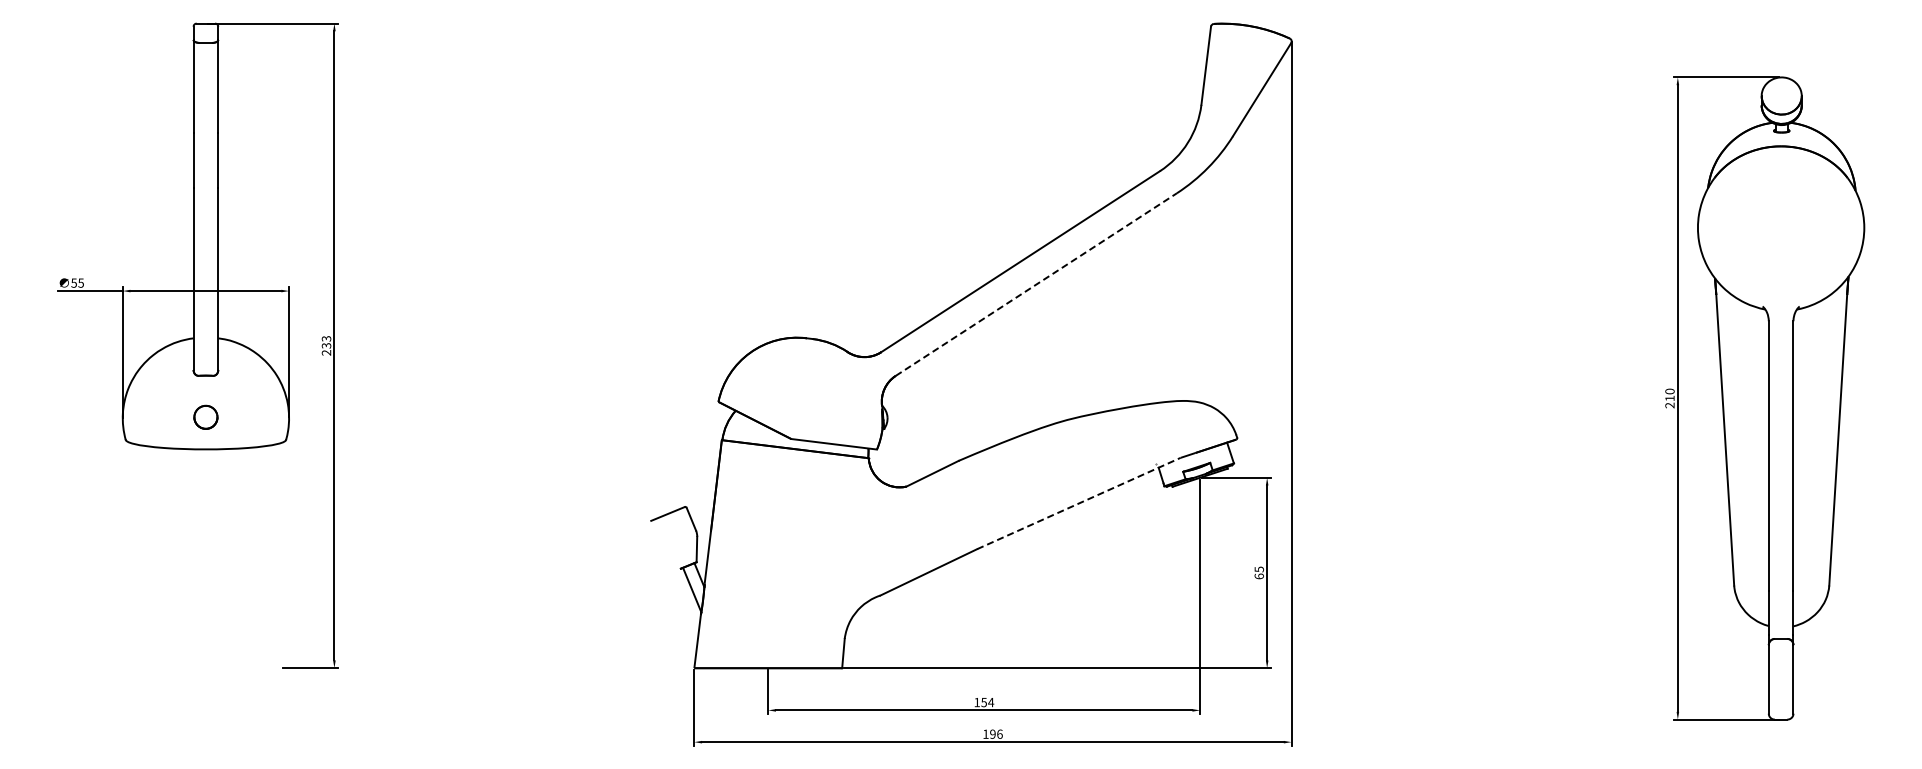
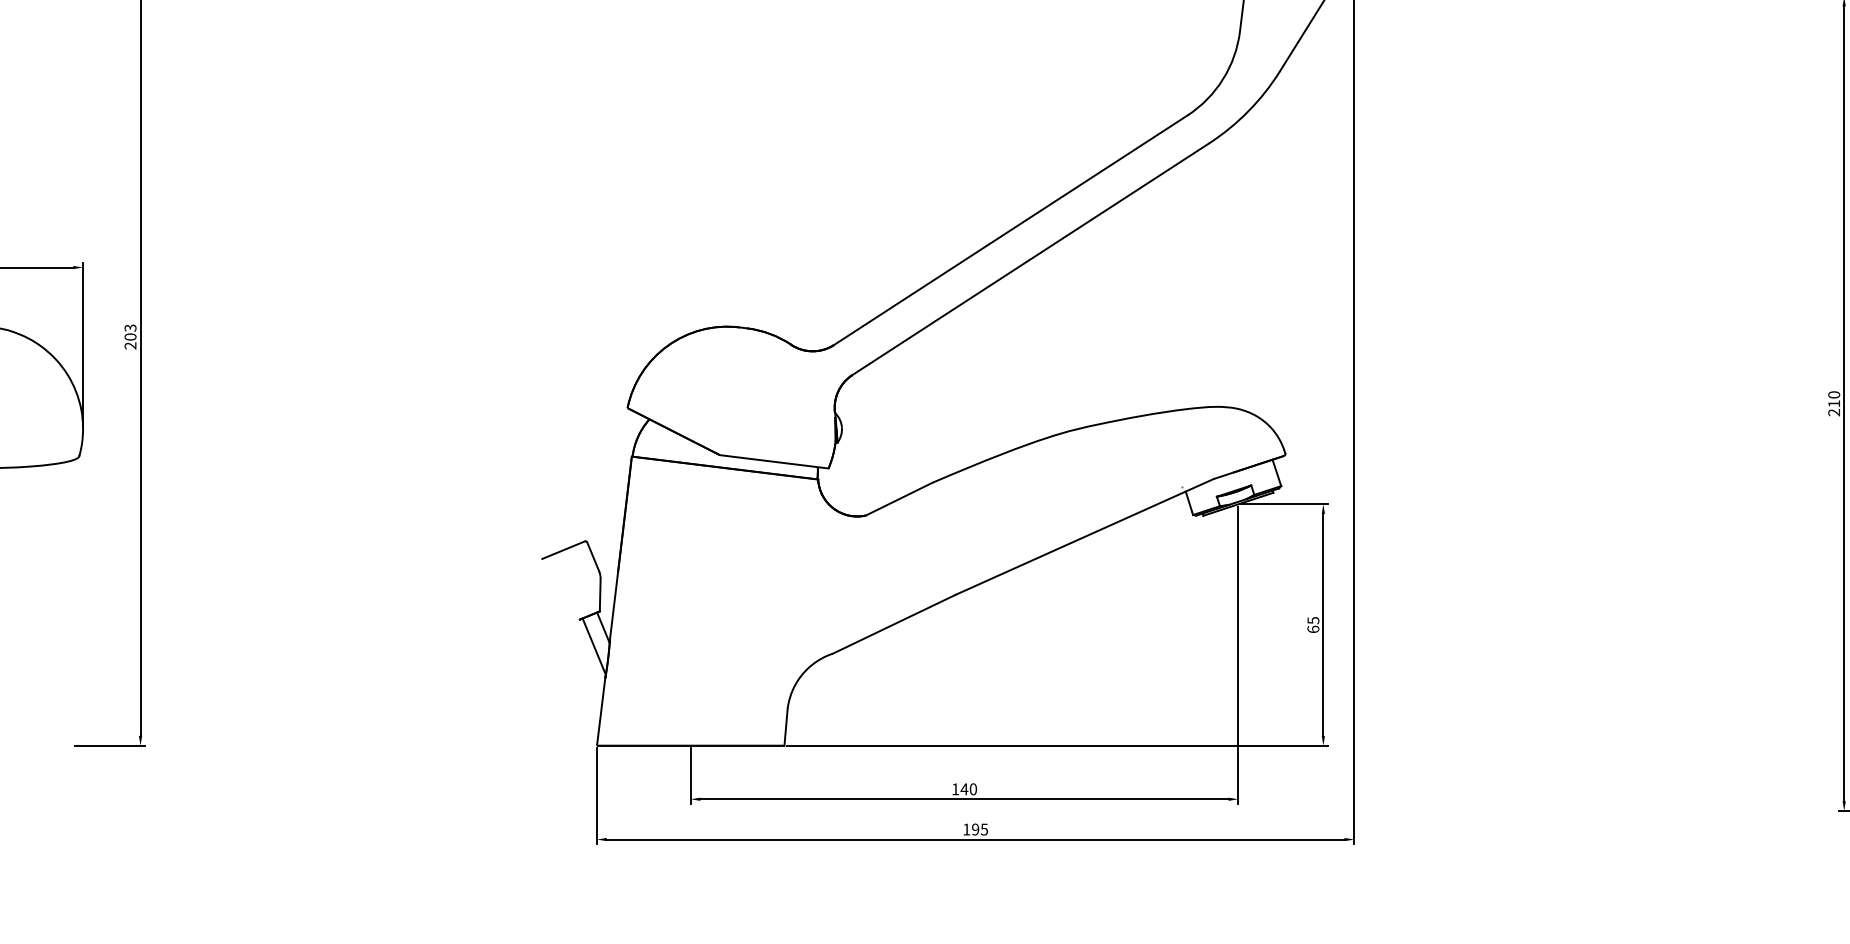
line: (1036, 284) -> (1030, 259), dashed -> solid
text: (326, 345) -> (130, 336), 233 -> 203
line: (1078, 503) -> (1084, 536), dashed -> solid
text: (987, 702) -> (968, 789), 154 -> 140
text: (999, 733) -> (983, 828), 196 -> 195

